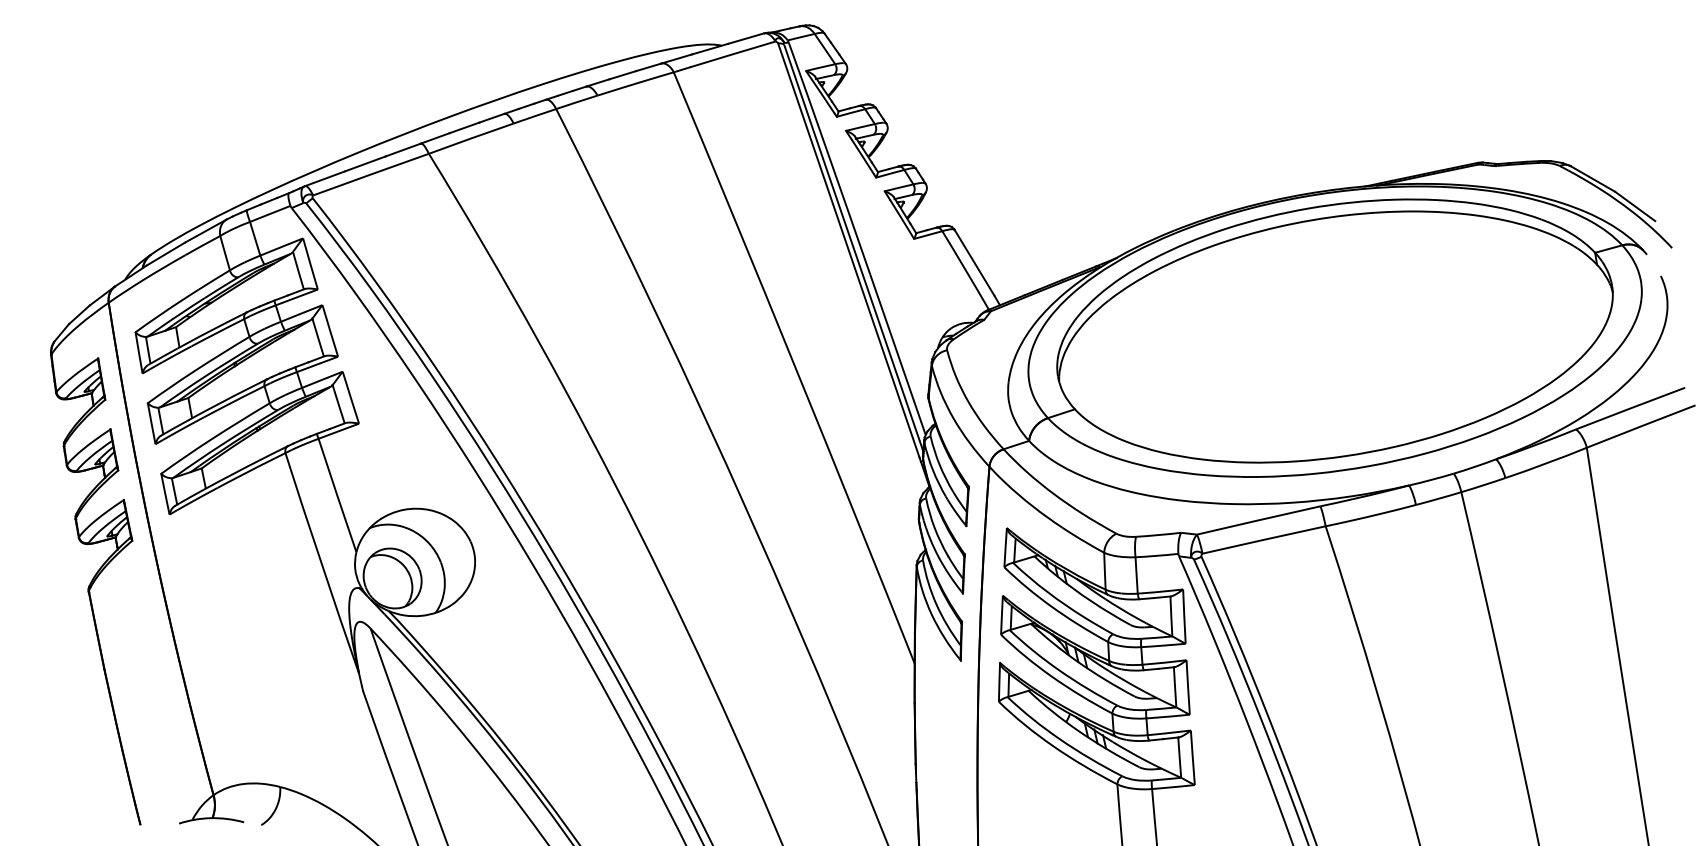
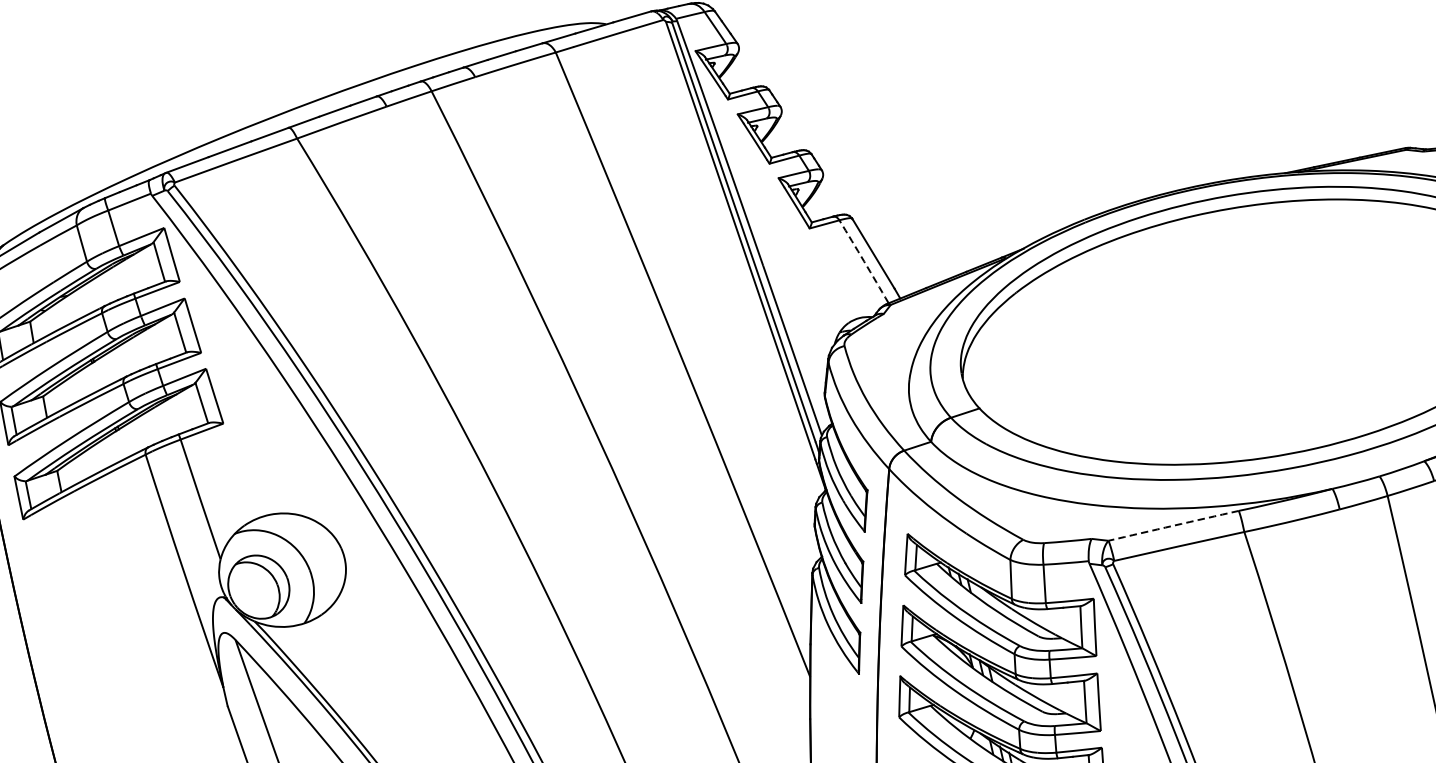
arc: (965, 270) -> (863, 261), solid -> dashed
arc: (1258, 520) -> (1173, 525), solid -> dashed

